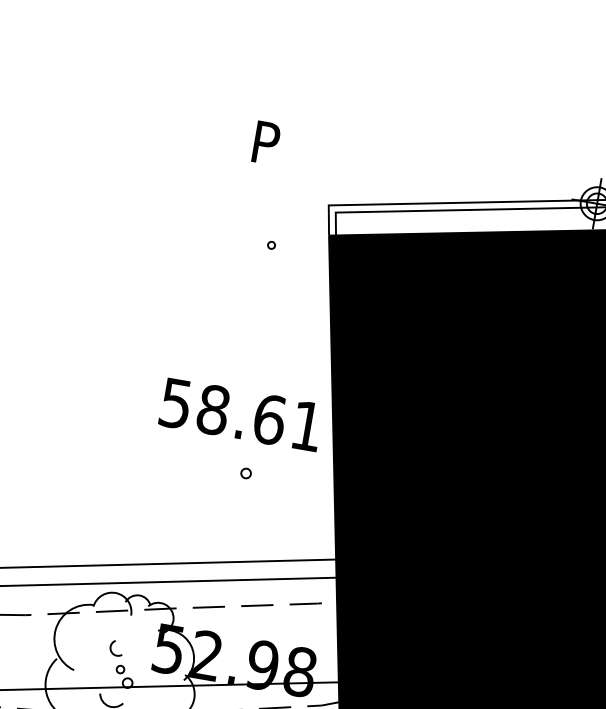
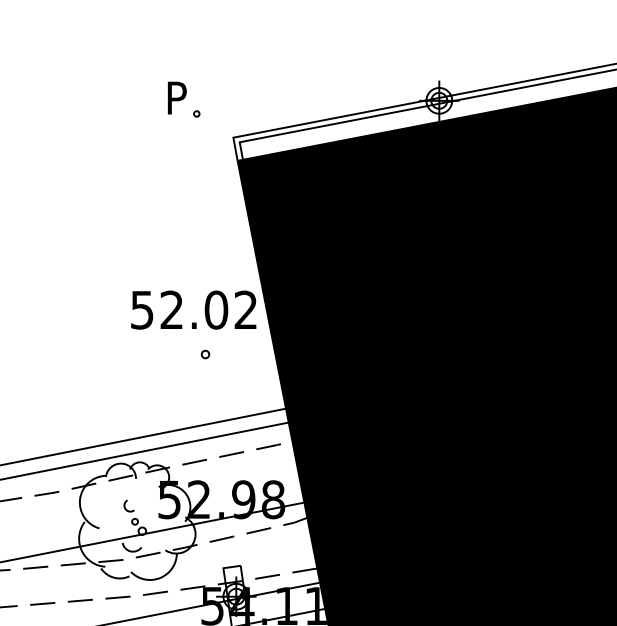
part: (271, 244) -> (196, 113), moved
text: (259, 417) -> (208, 309), 58.61 -> 52.02

